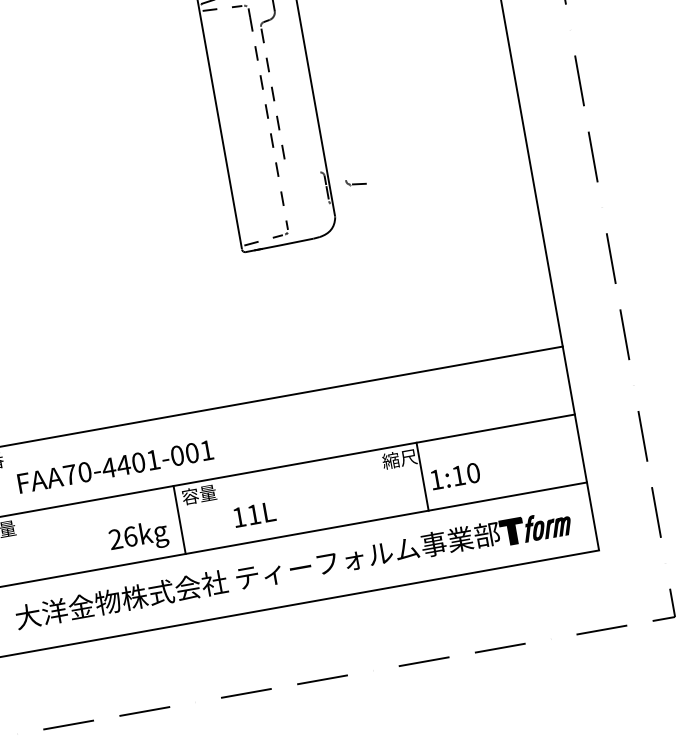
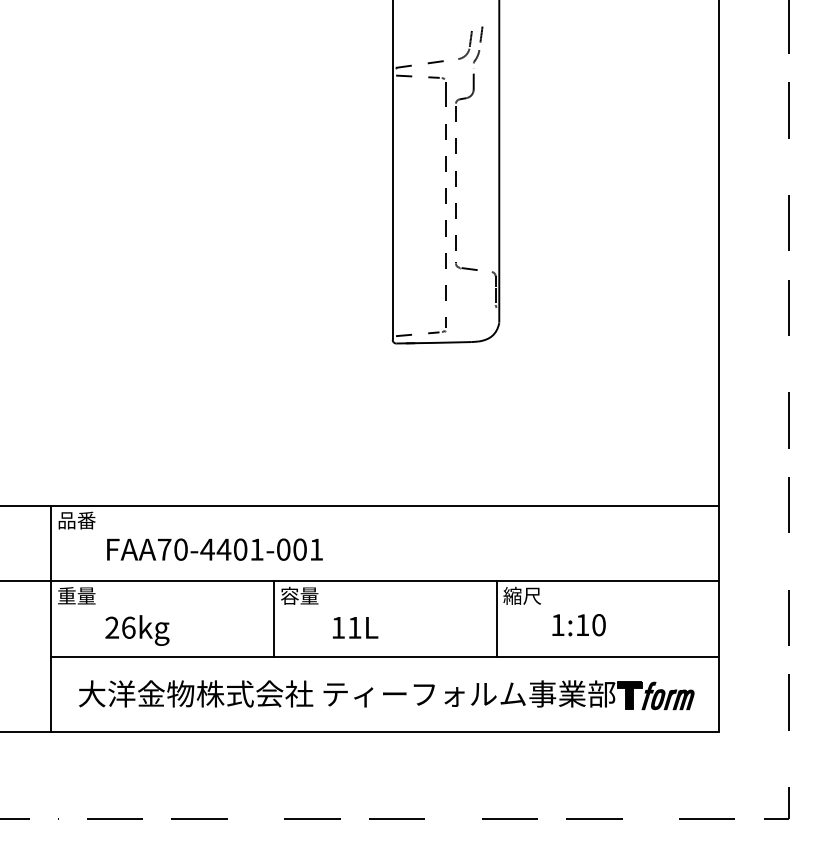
part: (356, 182) -> (466, 266), moved
line: (422, 476) -> (496, 618), moved
text: (138, 537) -> (137, 630), moved

